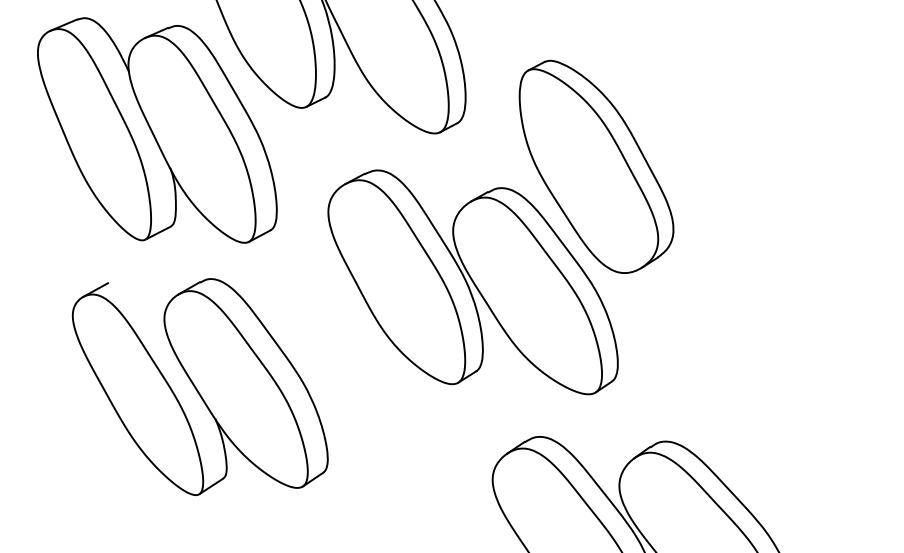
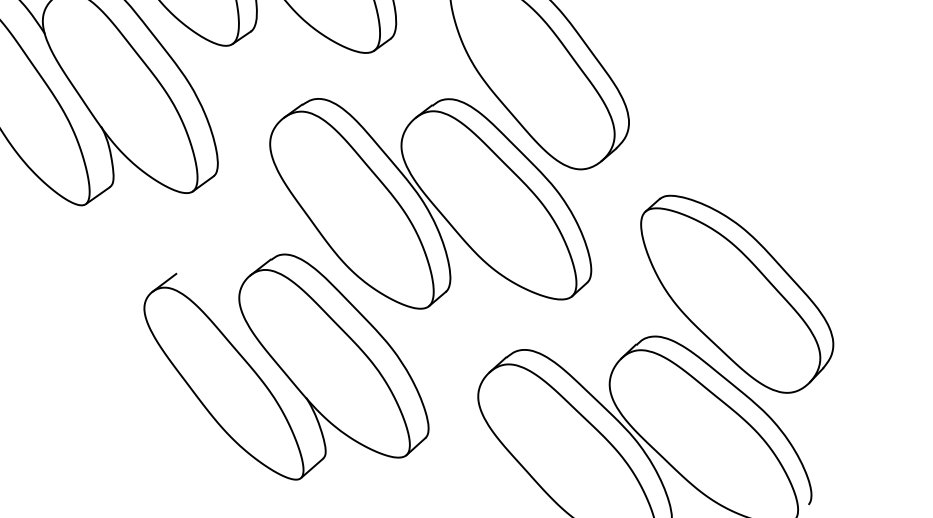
part: (199, 386) -> (285, 367), moved
part: (754, 411) -> (738, 292), added

